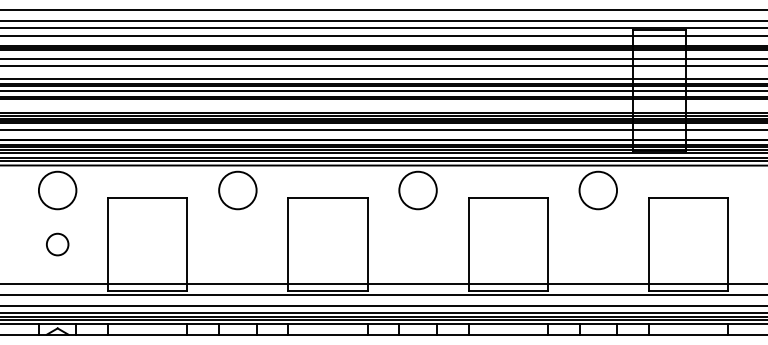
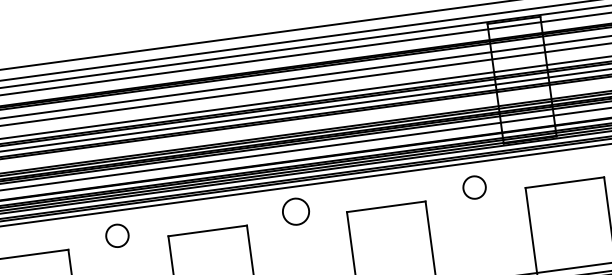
circle: (237, 190) -> (117, 235), size x0.6
circle: (417, 190) -> (295, 211), size x0.7
circle: (598, 190) -> (474, 187), size x0.6

